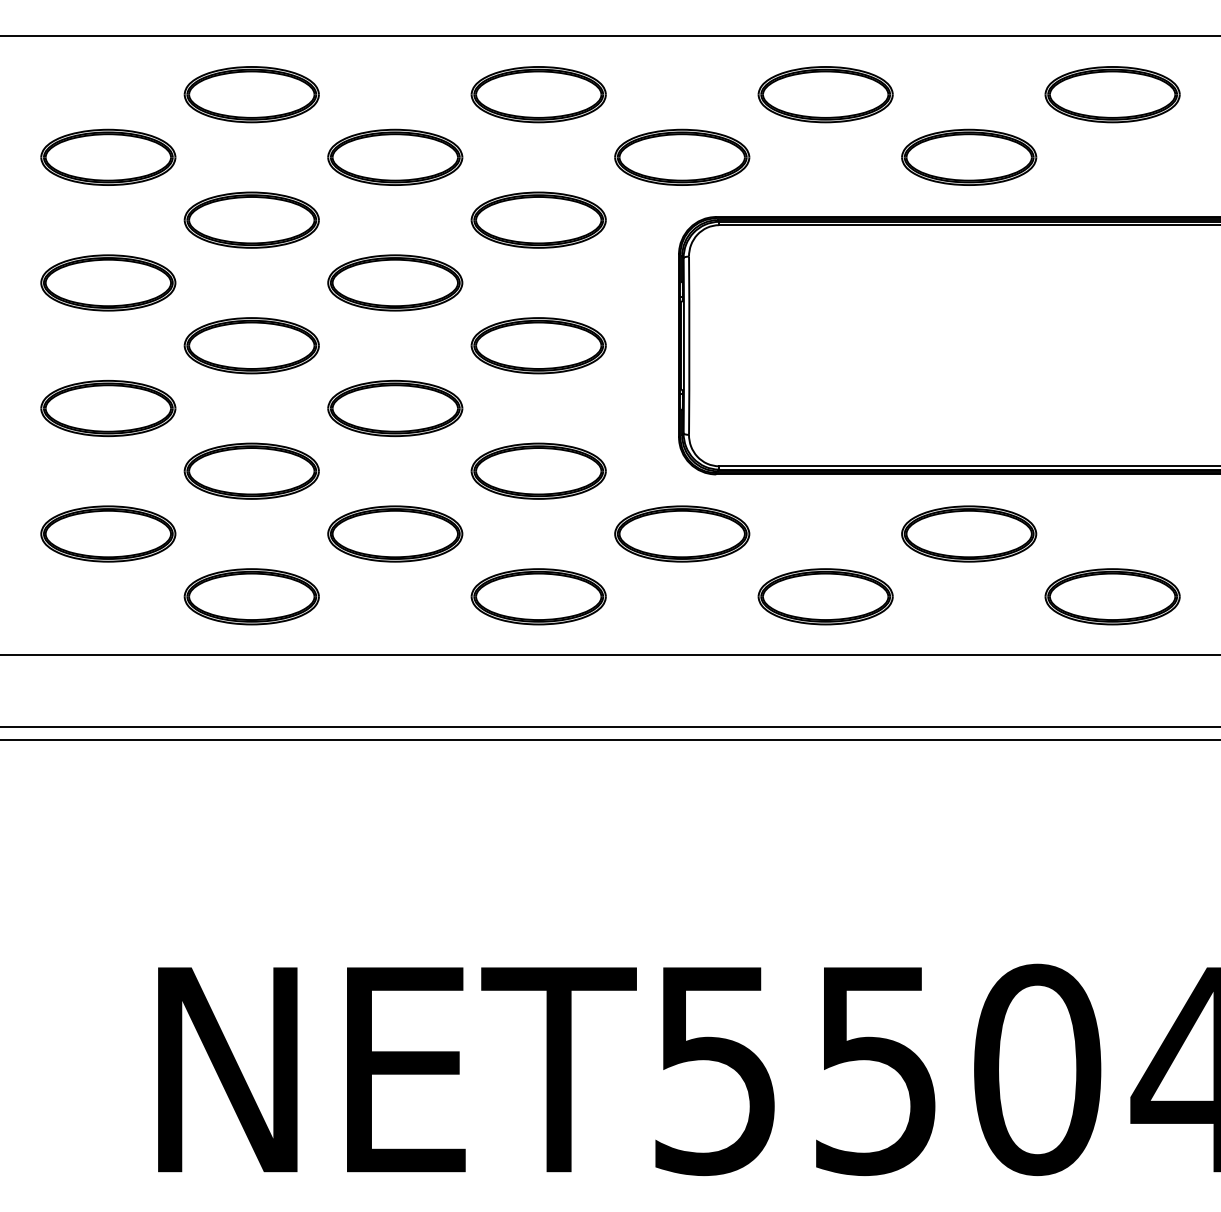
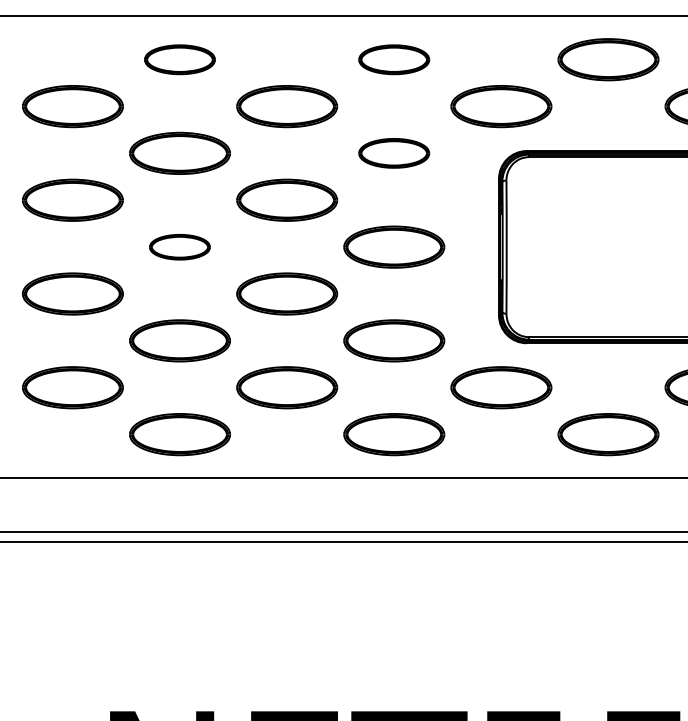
part: (251, 94) -> (179, 59), size x0.7
part: (538, 94) -> (394, 59), size x0.7
part: (538, 219) -> (394, 152), size x0.7
part: (251, 345) -> (179, 246), size x0.6

